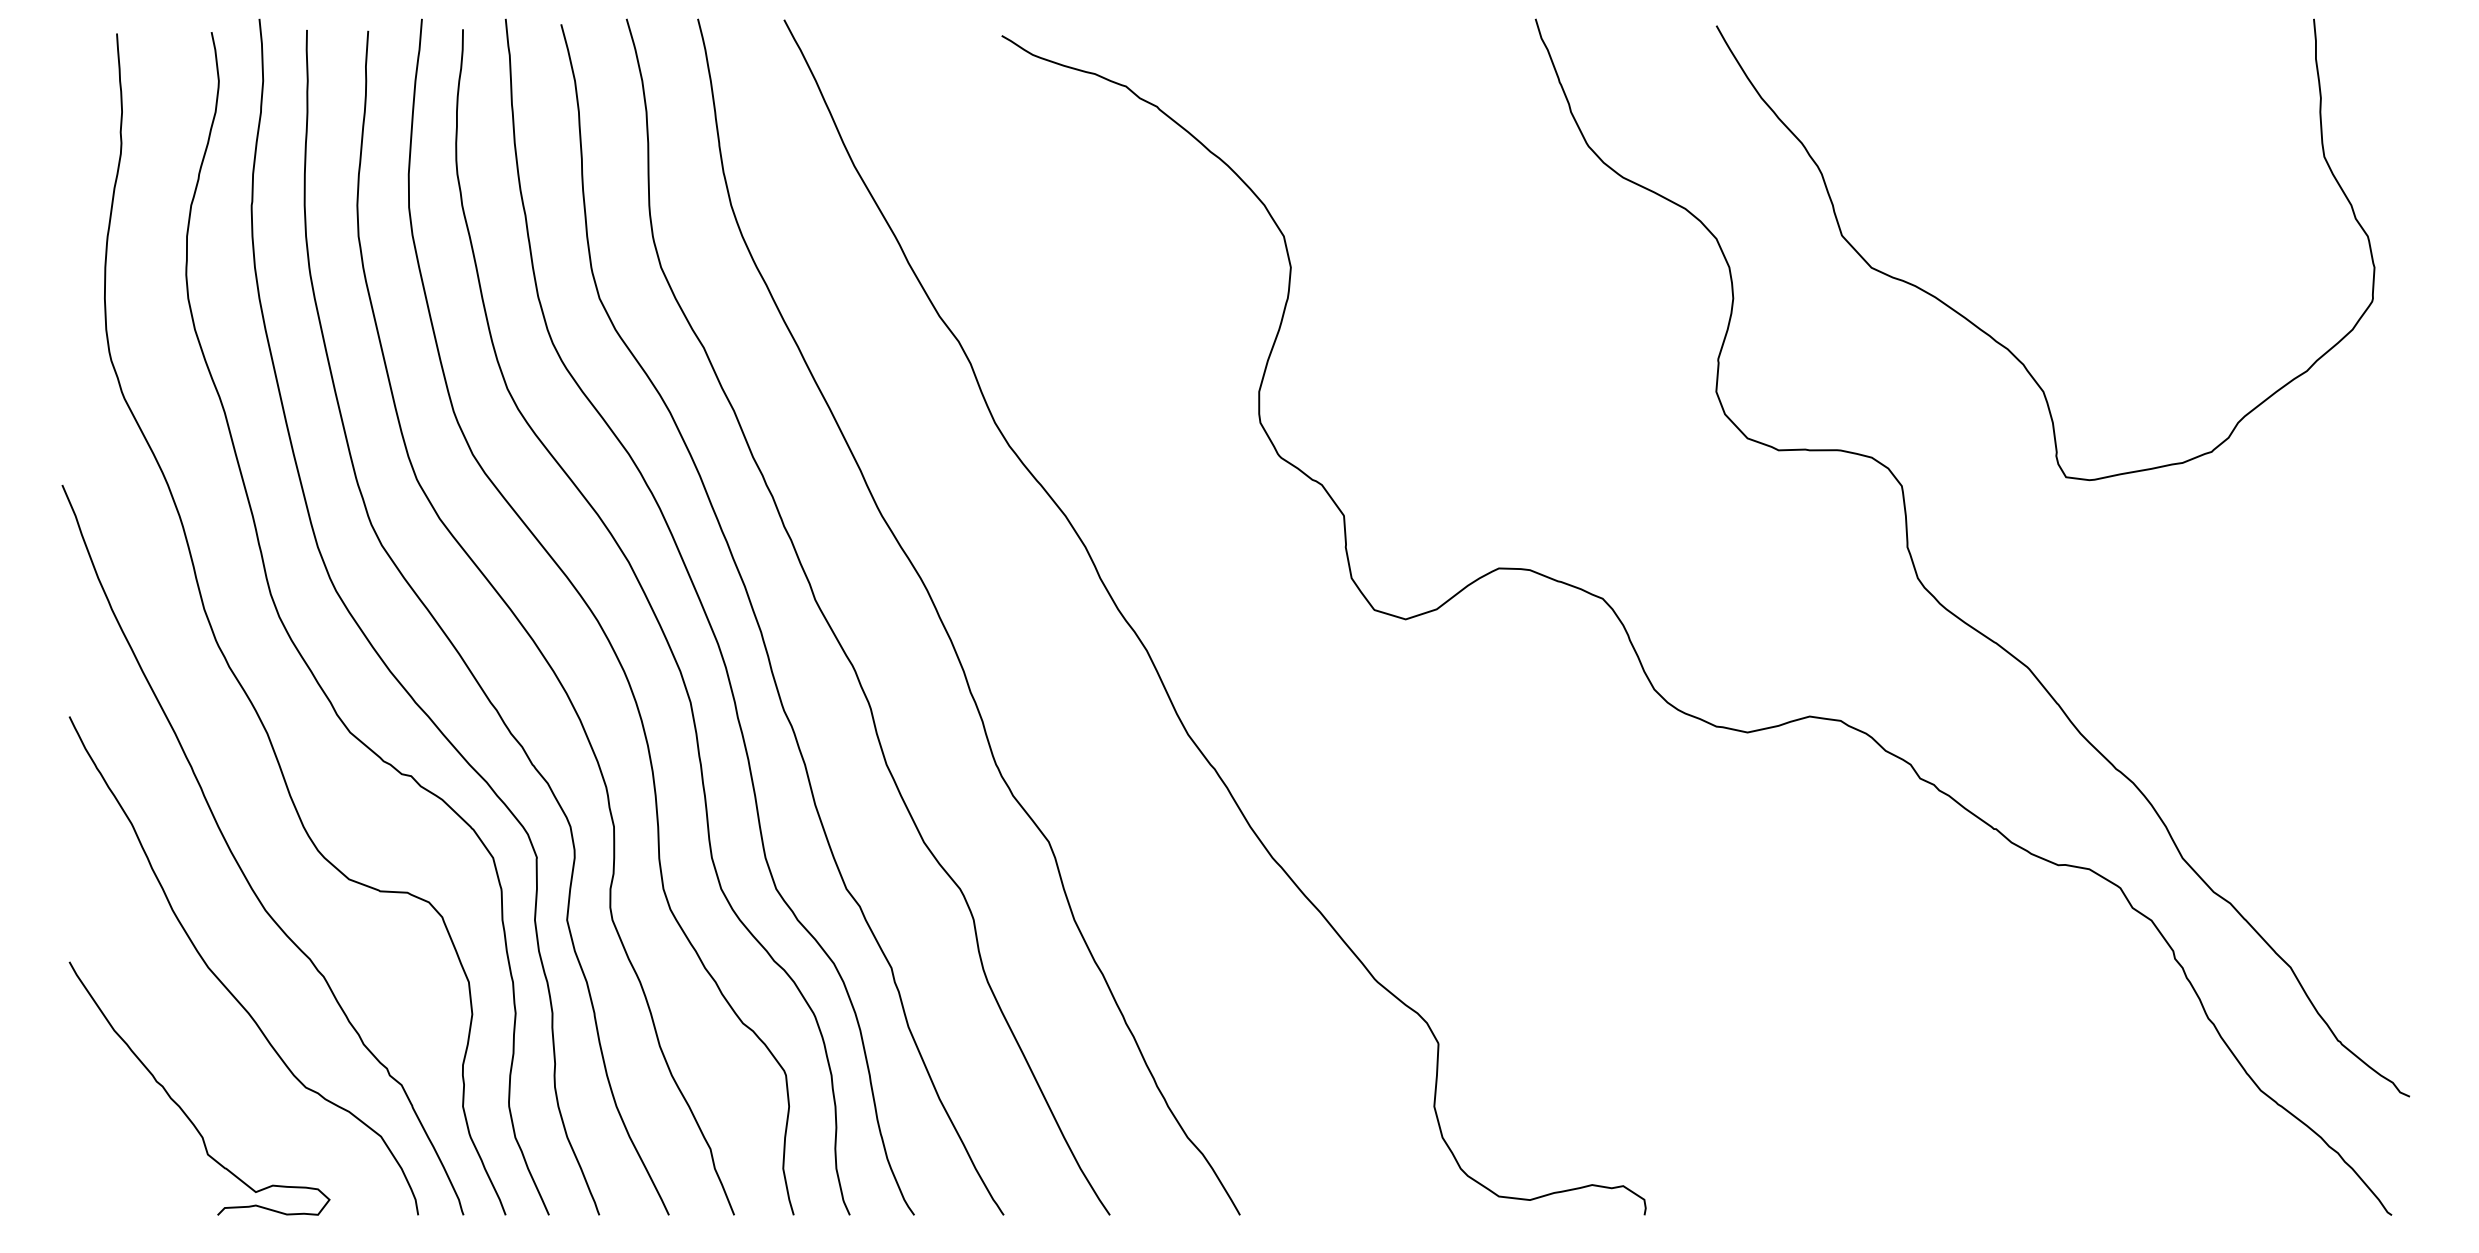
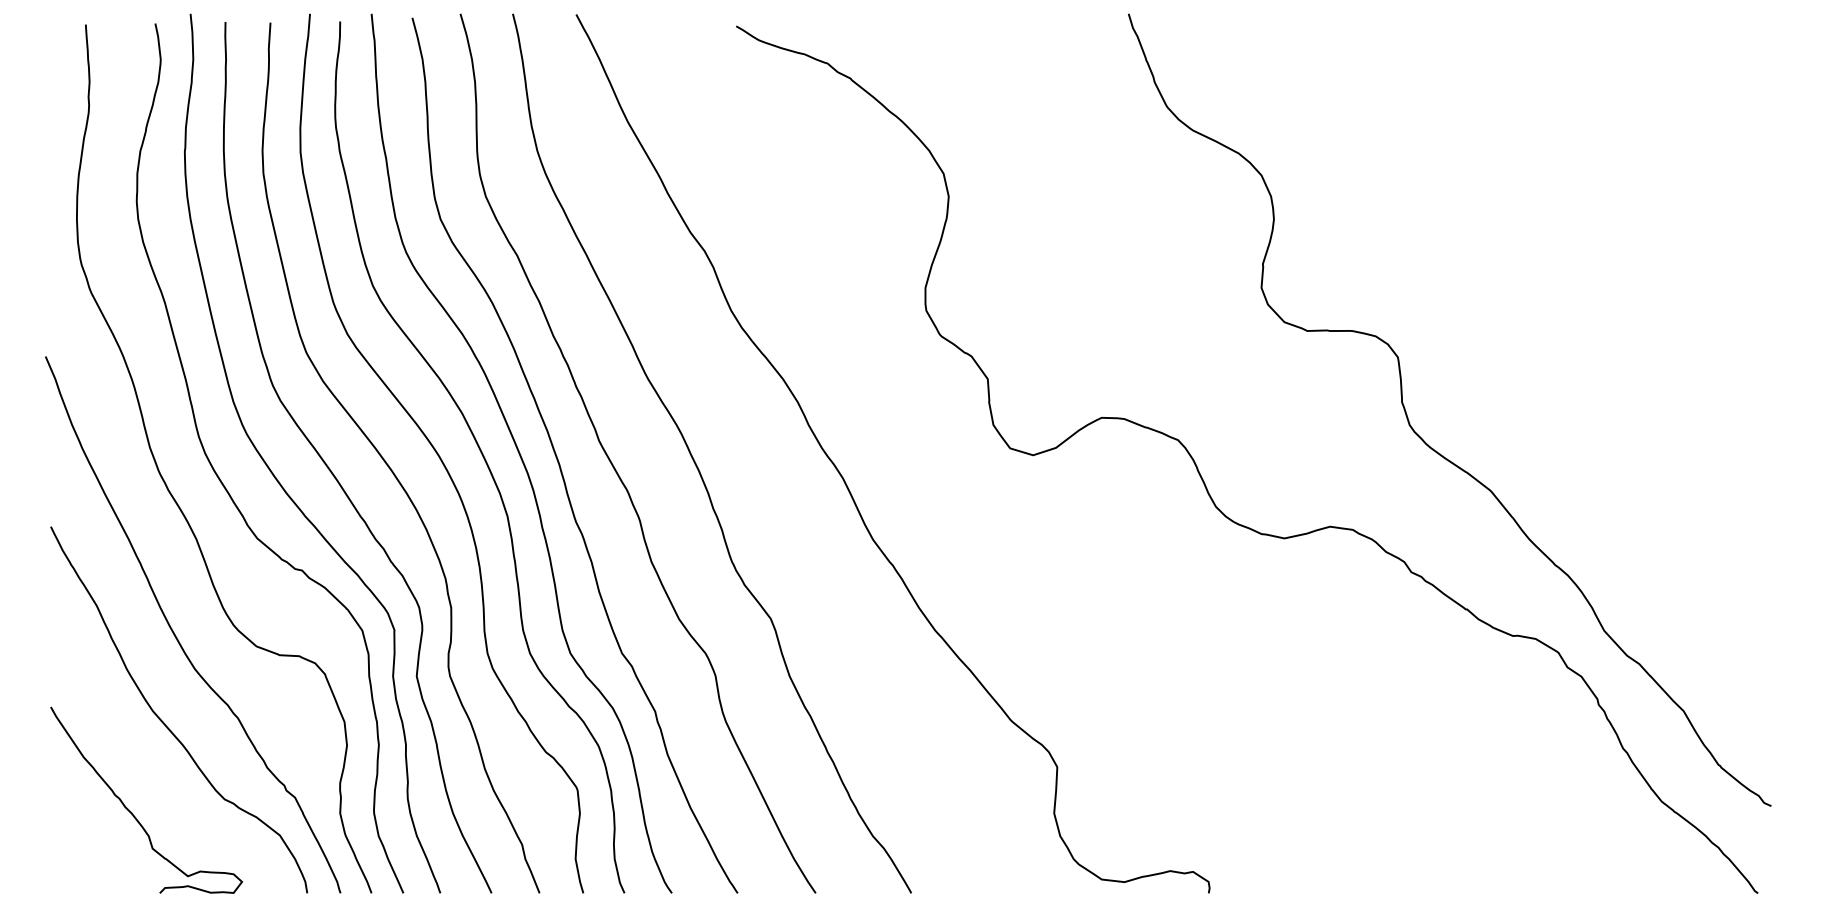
curve: (1988, 333) -> (1461, 245), removed

